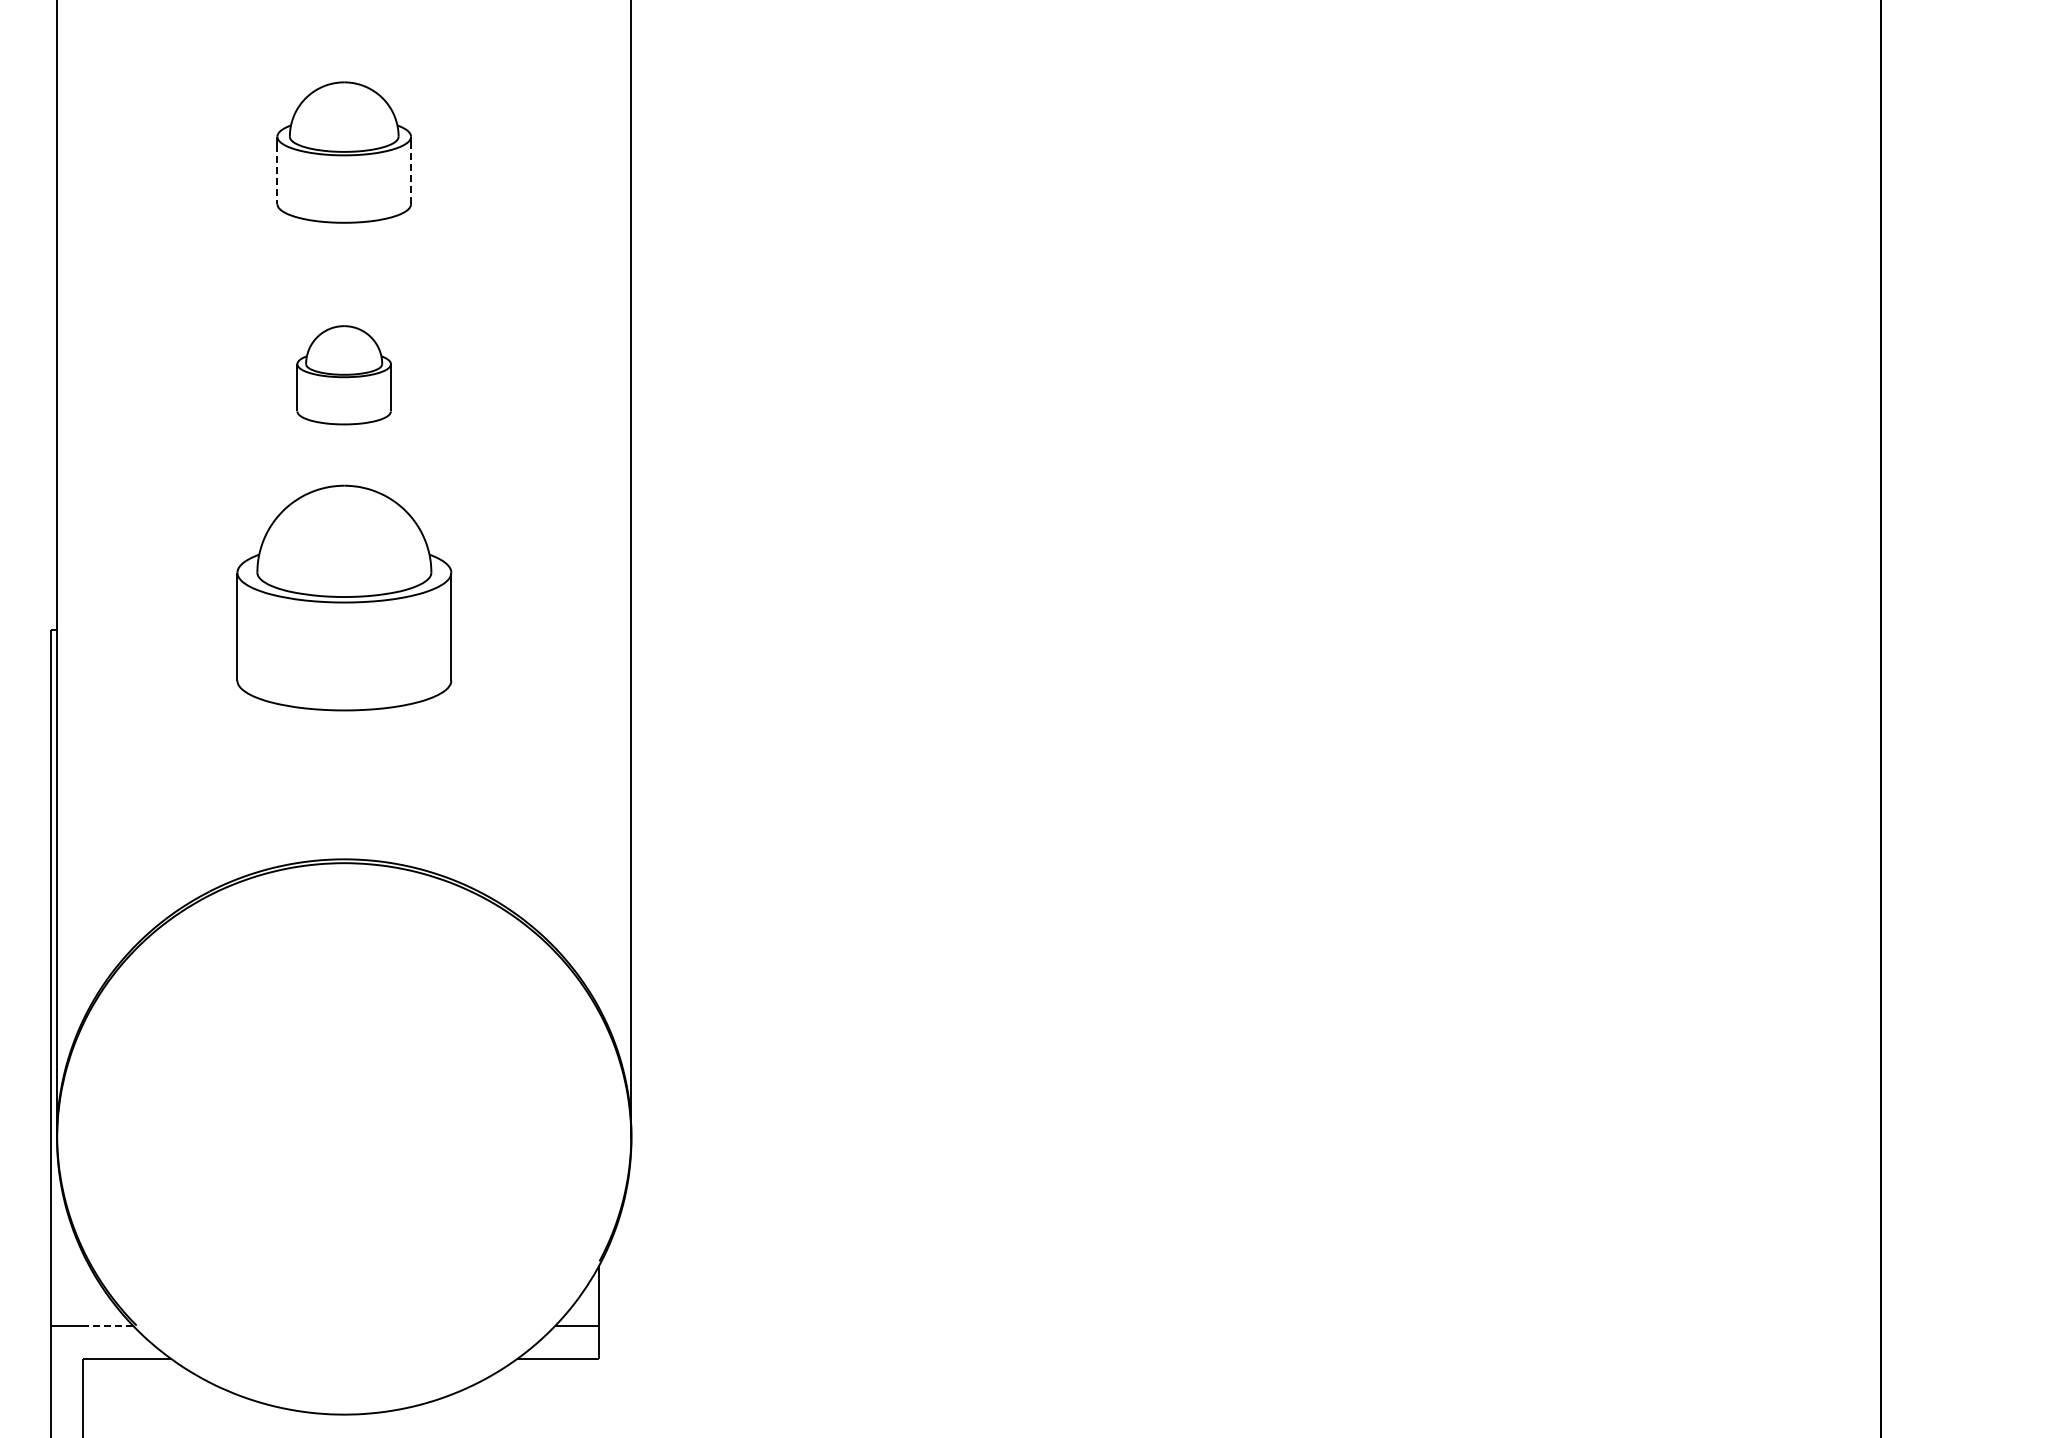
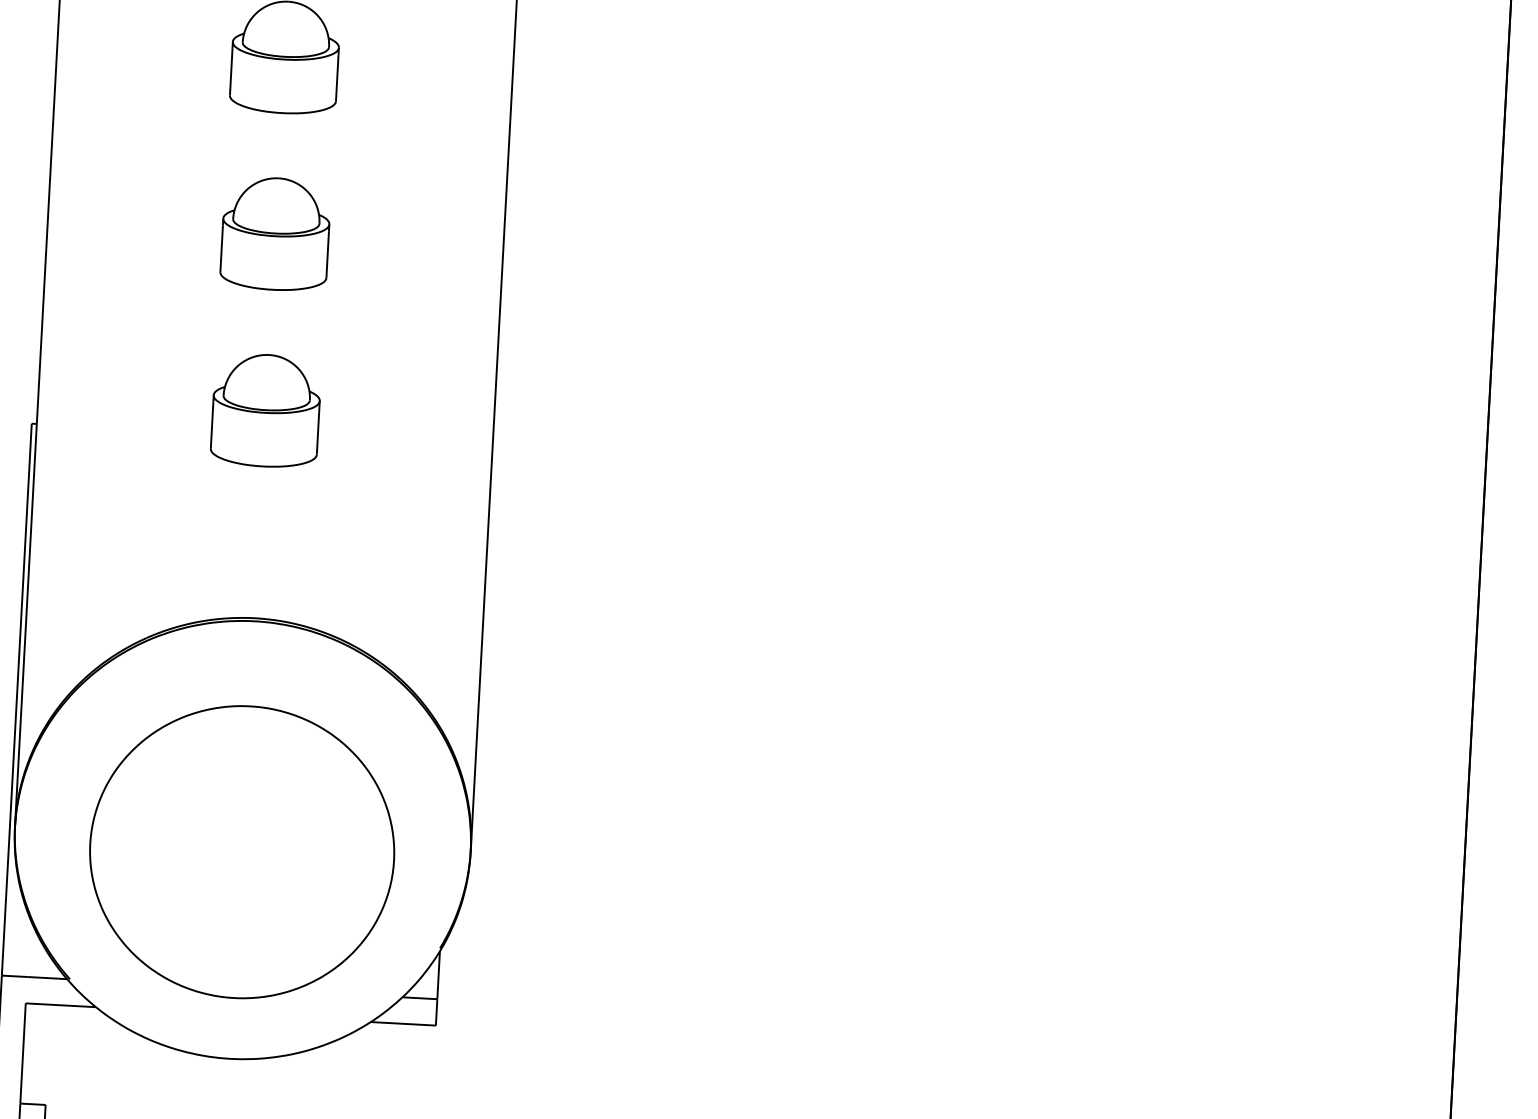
line: (411, 174) -> (337, 77), dashed -> solid
line: (277, 175) -> (231, 72), dashed -> solid
part: (343, 375) -> (275, 234), size x1.43
part: (343, 597) -> (265, 410), size x0.62
part: (343, 1153) -> (241, 851), added
line: (107, 1325) -> (46, 977), dashed -> solid

